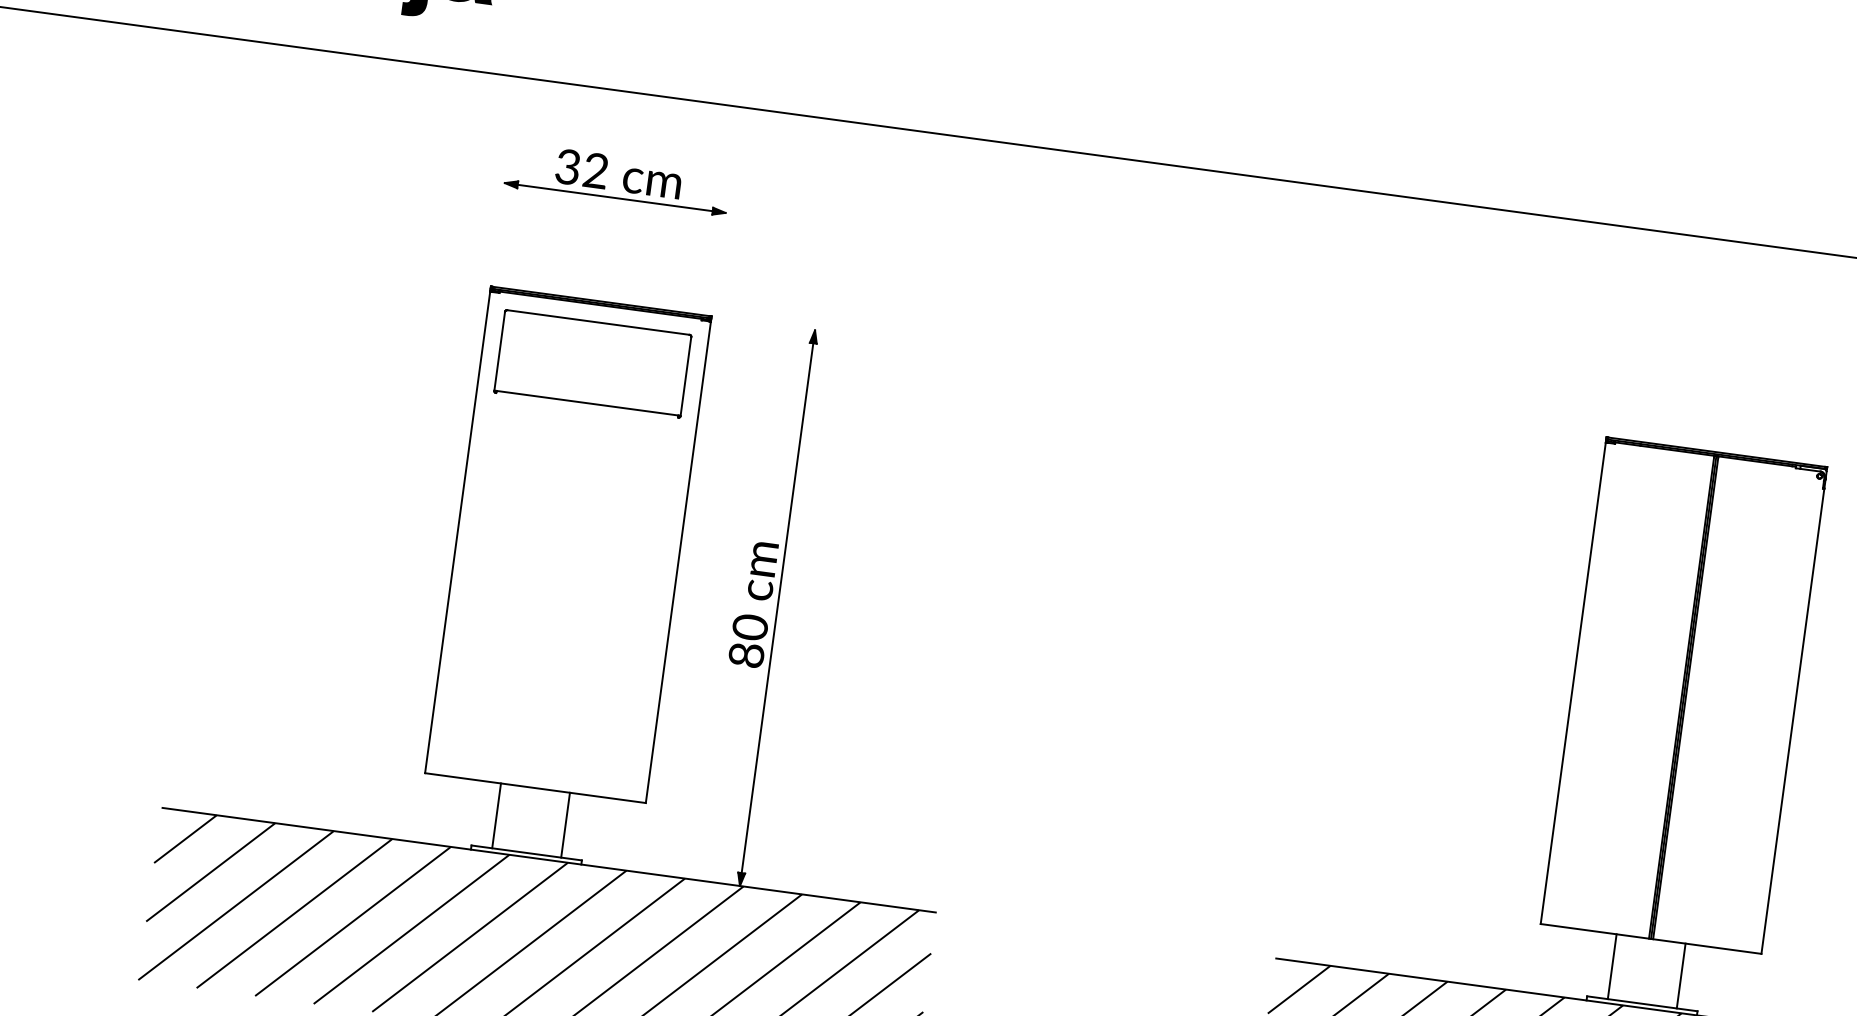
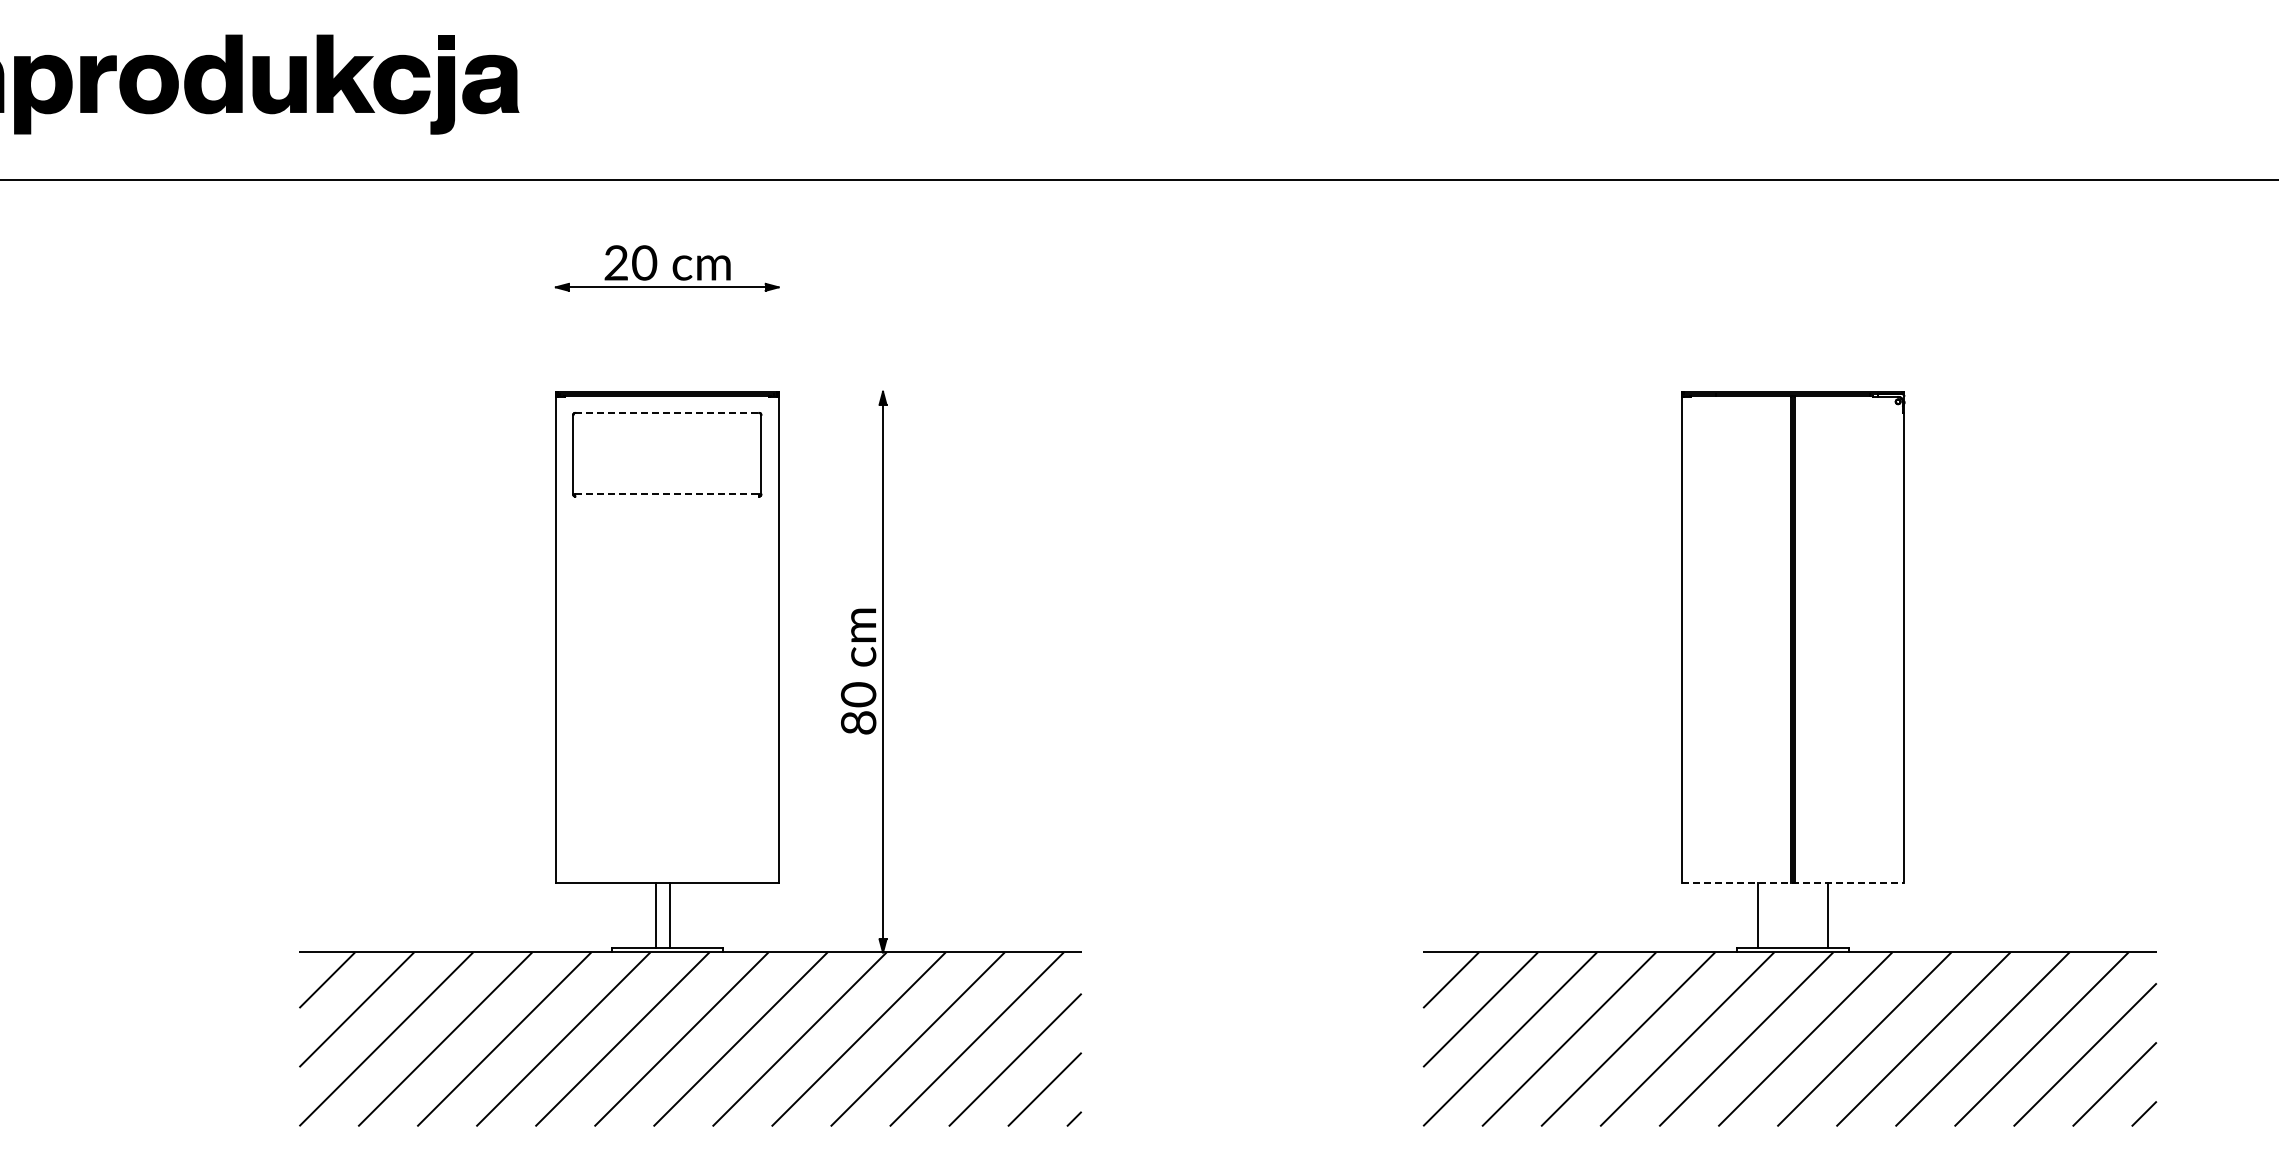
text: (582, 168) -> (630, 262), 32 -> 20
line: (598, 322) -> (667, 412), solid -> dashed
line: (587, 403) -> (667, 494), solid -> dashed
line: (496, 815) -> (670, 915), moved
line: (565, 825) -> (656, 915), moved
line: (1651, 938) -> (1793, 882), solid -> dashed

